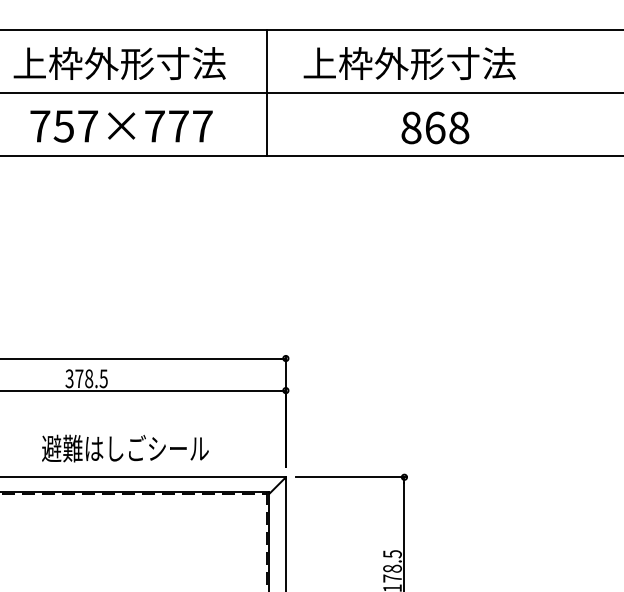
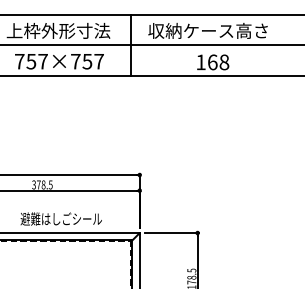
text: (424, 62) -> (207, 30), 上枠外形寸法 -> 収納ケース高さ
text: (178, 126) -> (87, 61), 757×777 -> 757×757
text: (410, 128) -> (200, 62), 868 -> 168

